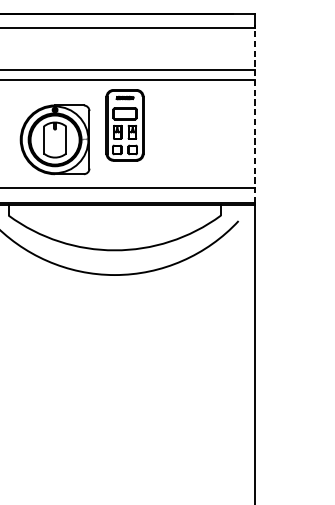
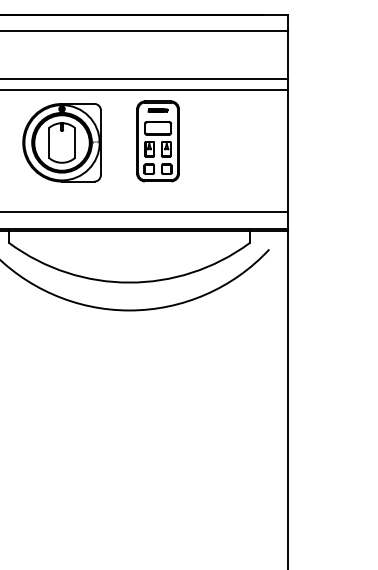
line: (254, 114) -> (287, 129), dashed -> solid
part: (124, 125) -> (157, 141), moved
part: (54, 139) -> (61, 142), moved

